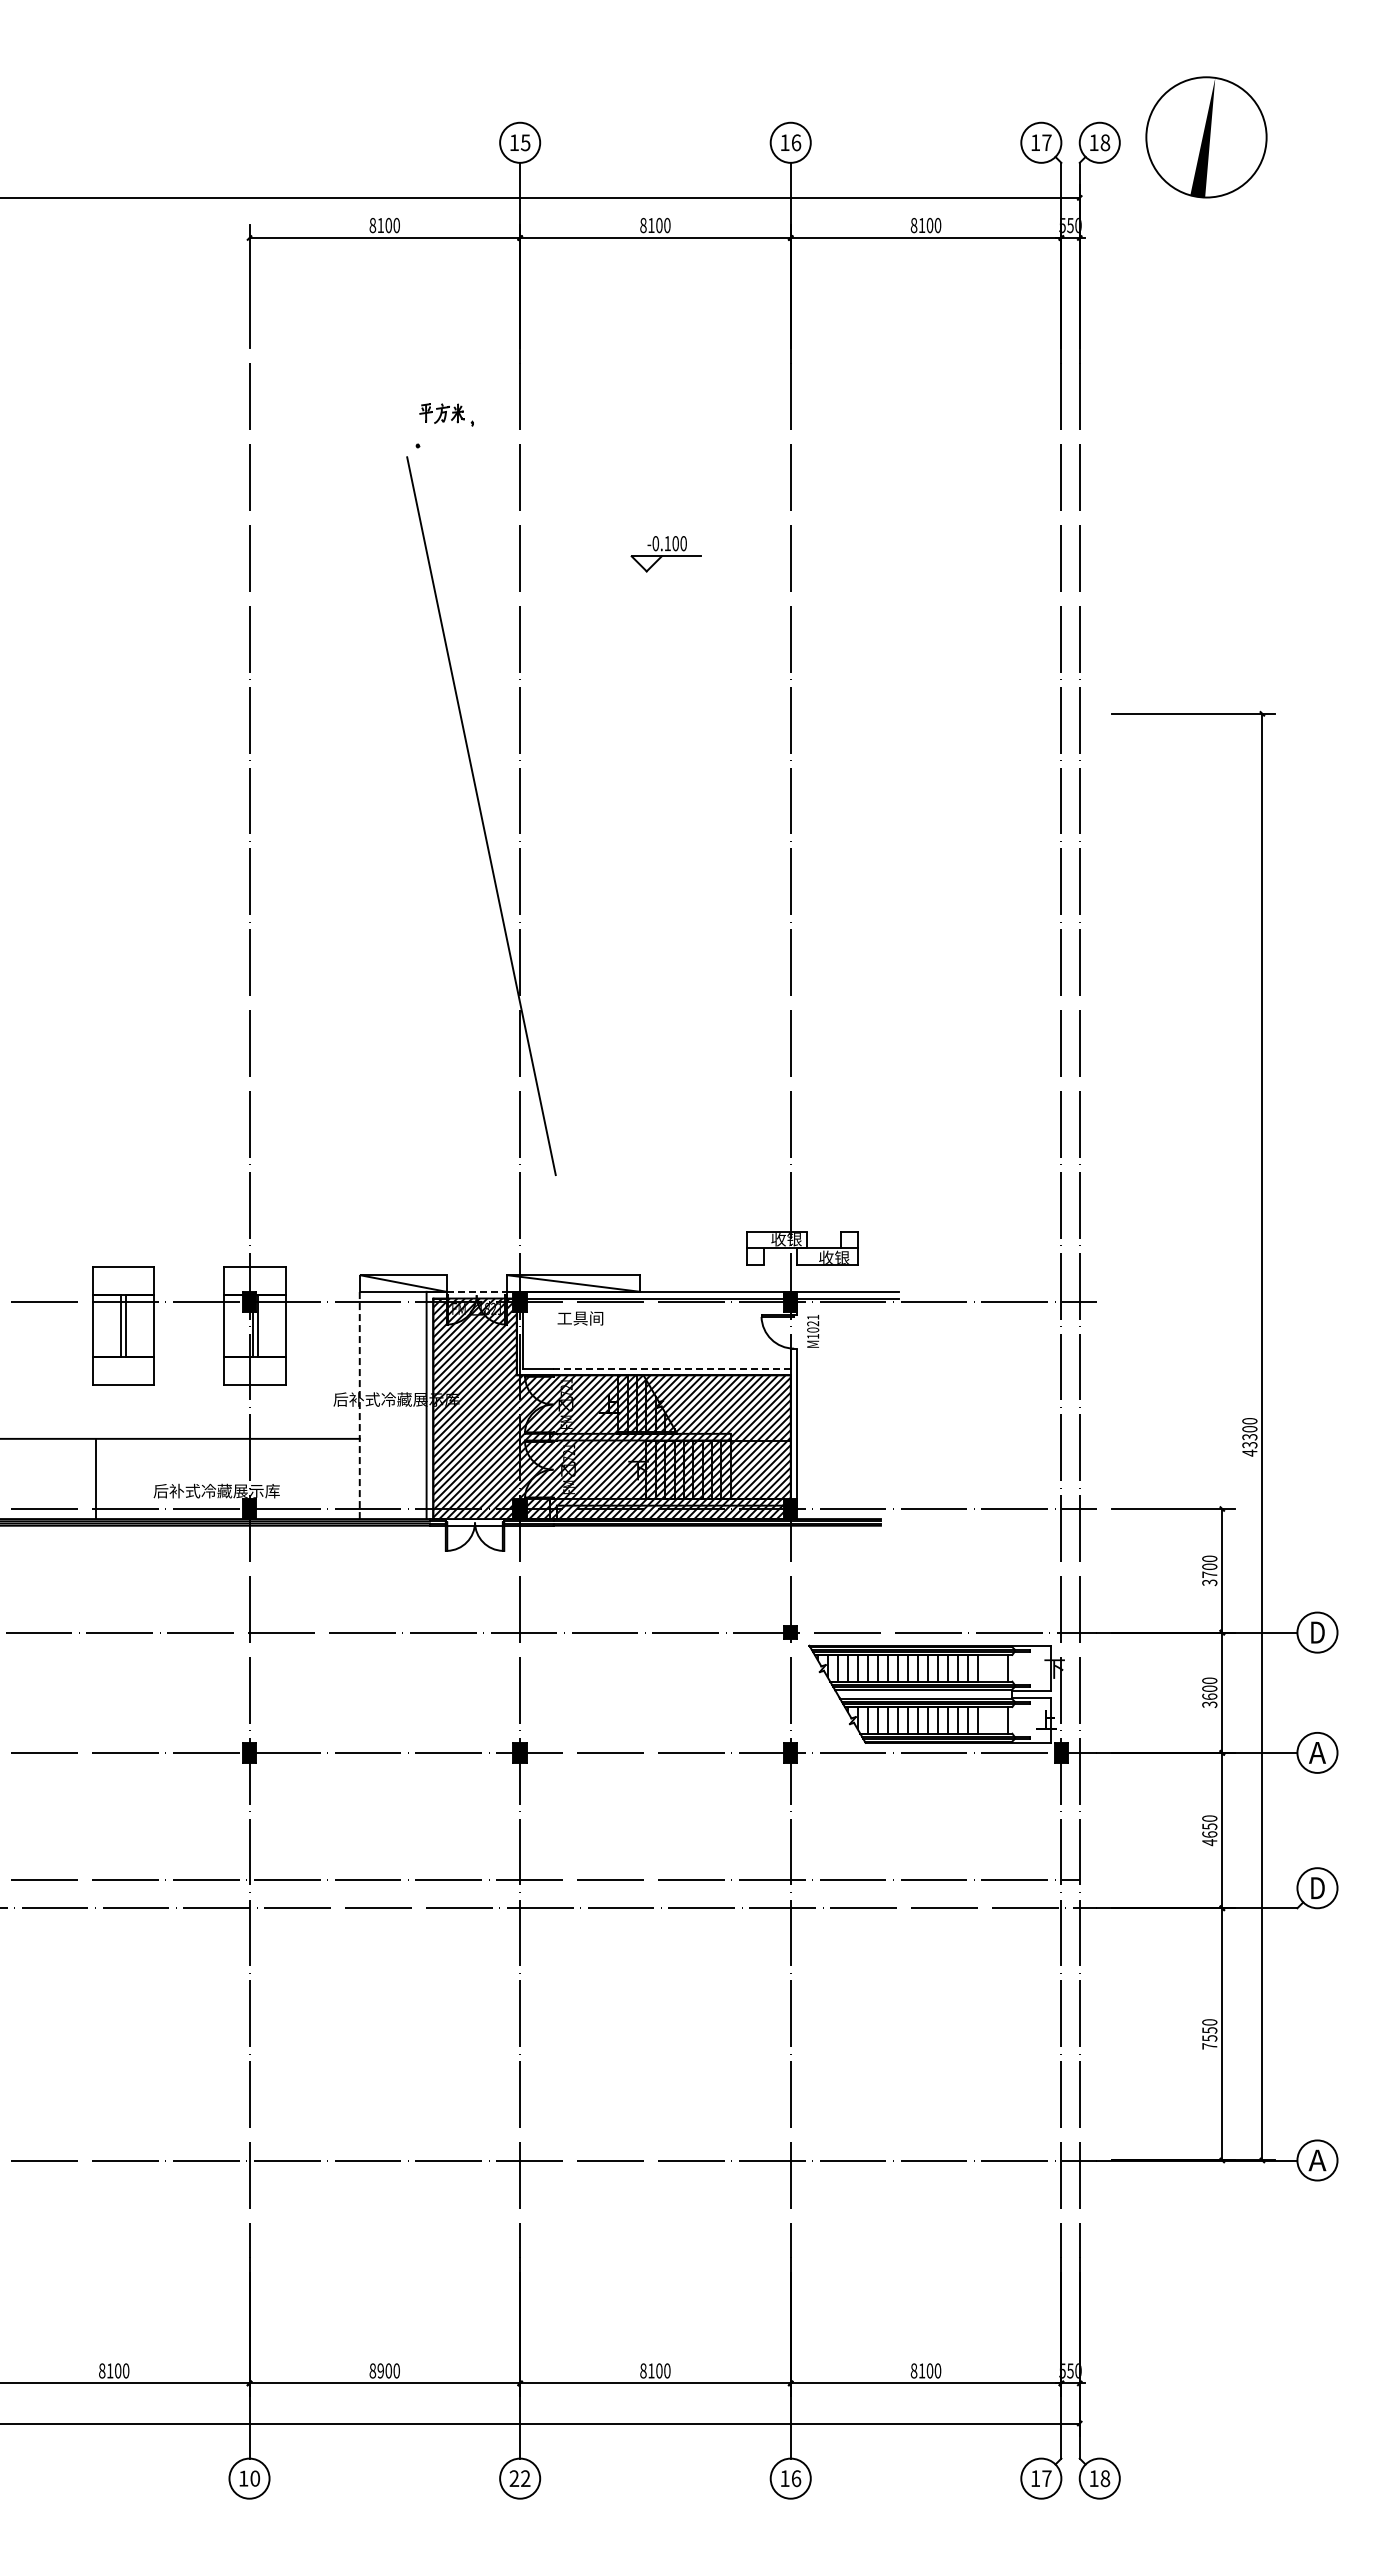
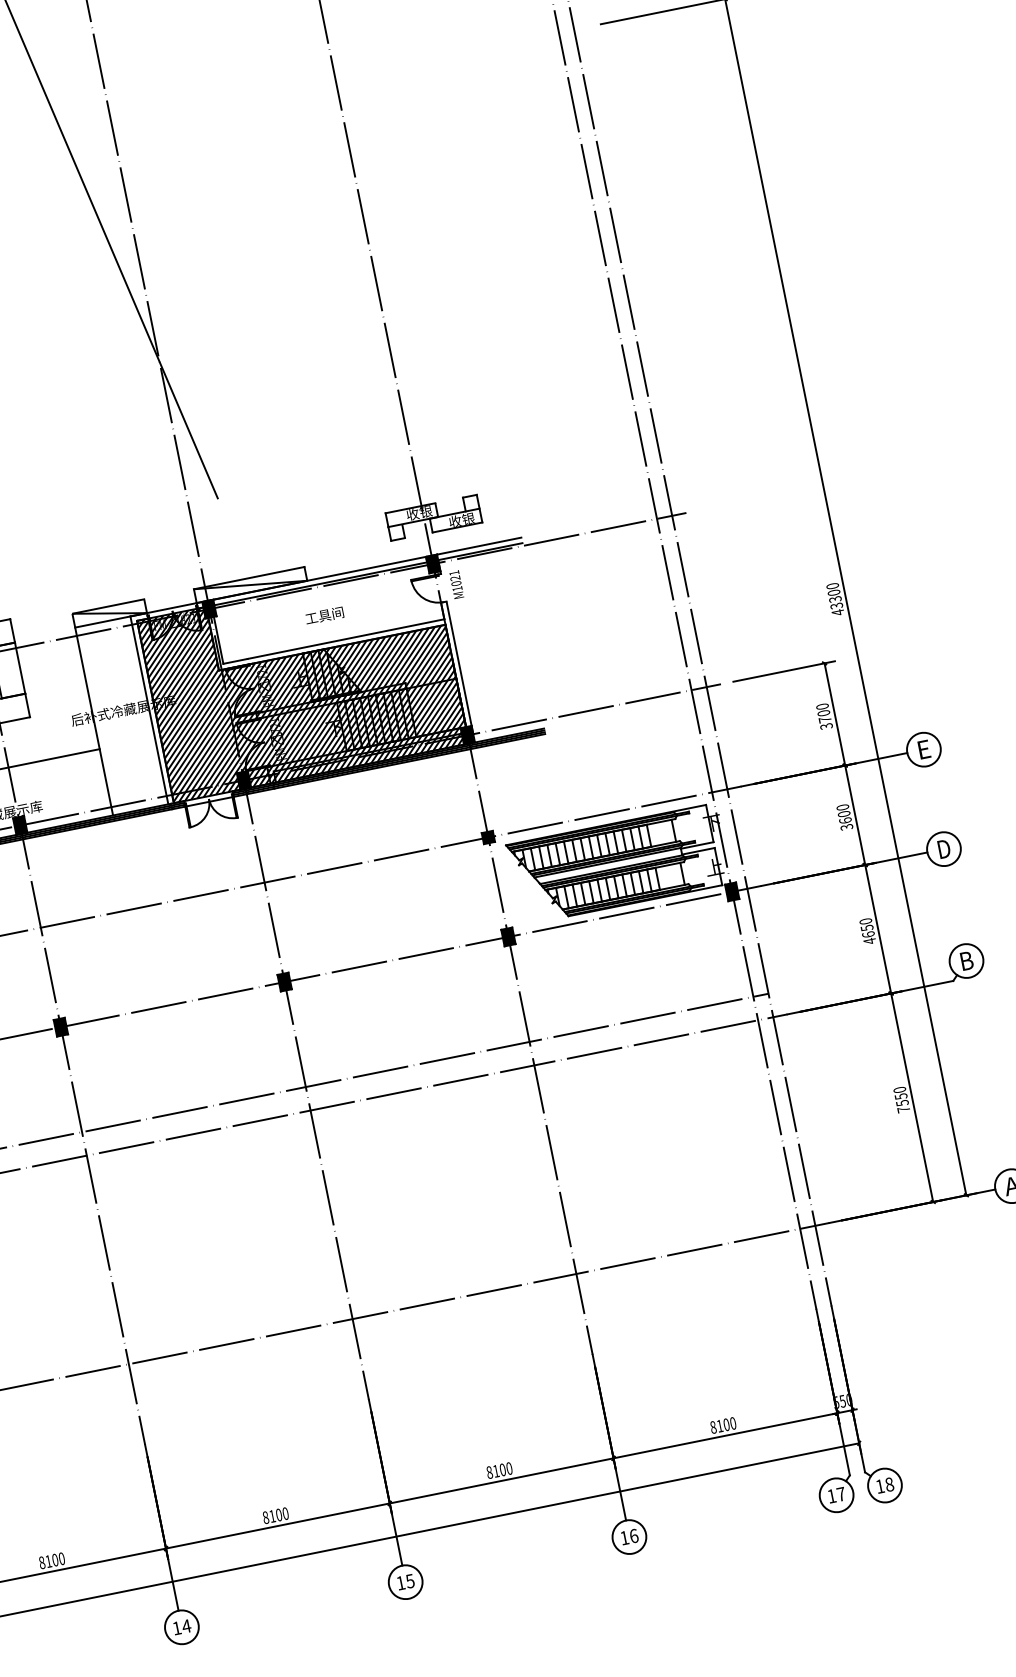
line: (477, 1291) -> (172, 607), dashed -> solid
text: (580, 1318) -> (324, 615), moved
line: (671, 1368) -> (345, 639), dashed -> solid
line: (359, 1405) -> (93, 721), dashed -> solid
text: (1317, 1632) -> (923, 749), D -> E
text: (1317, 1752) -> (943, 848), A -> D
text: (1318, 1887) -> (967, 960), D -> B
text: (380, 2370) -> (272, 1516), 8900 -> 8100
text: (255, 2478) -> (186, 1626), 10 -> 14
text: (519, 2478) -> (405, 1582), 22 -> 15

